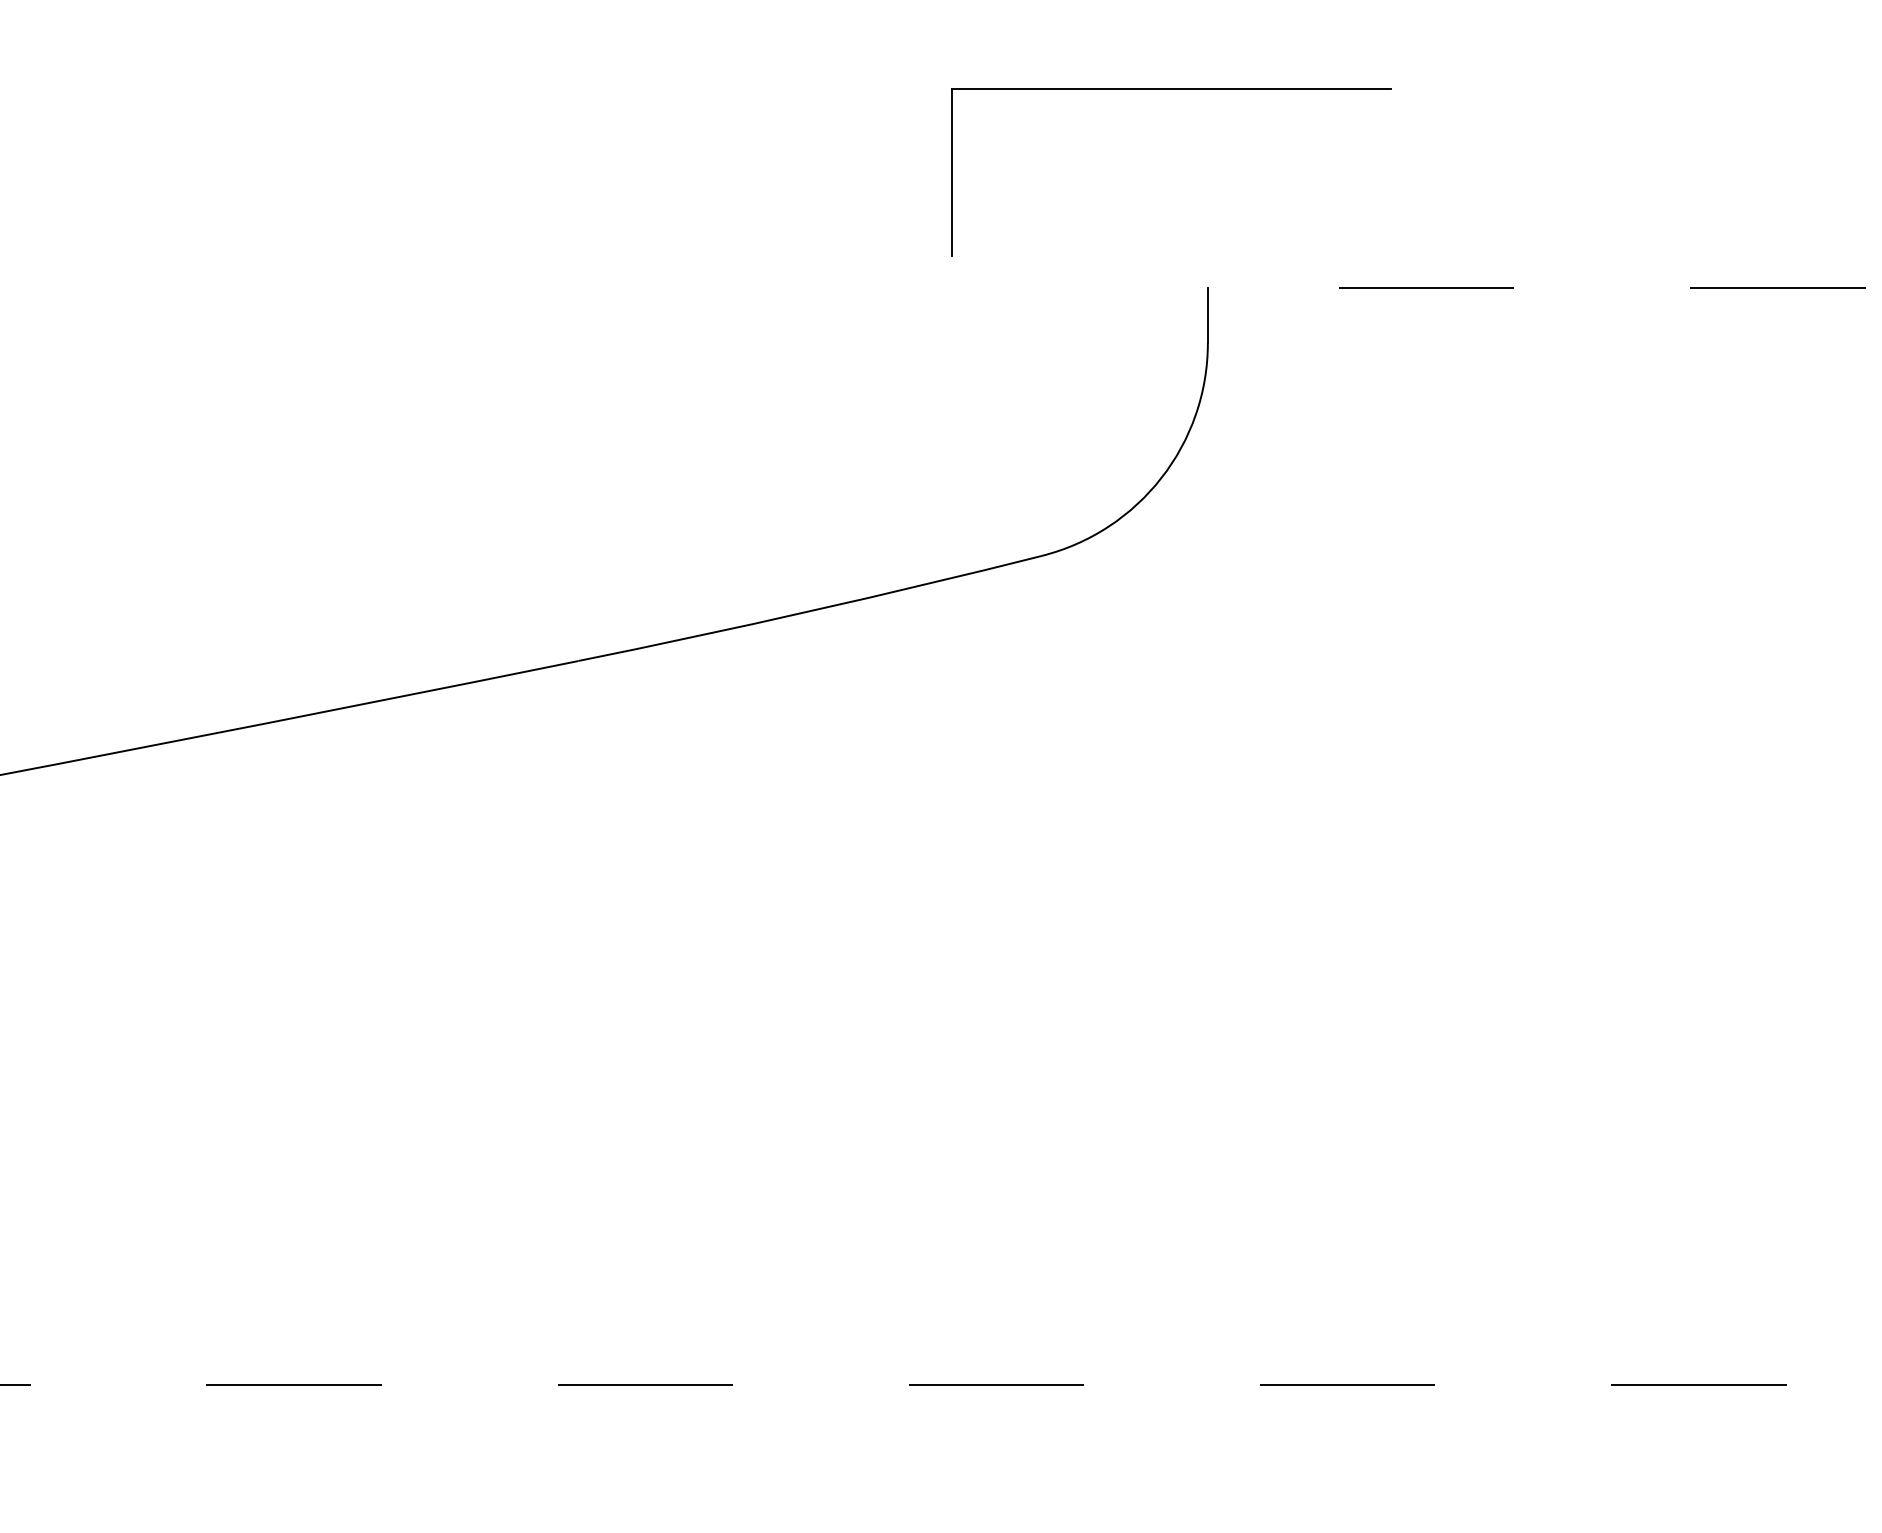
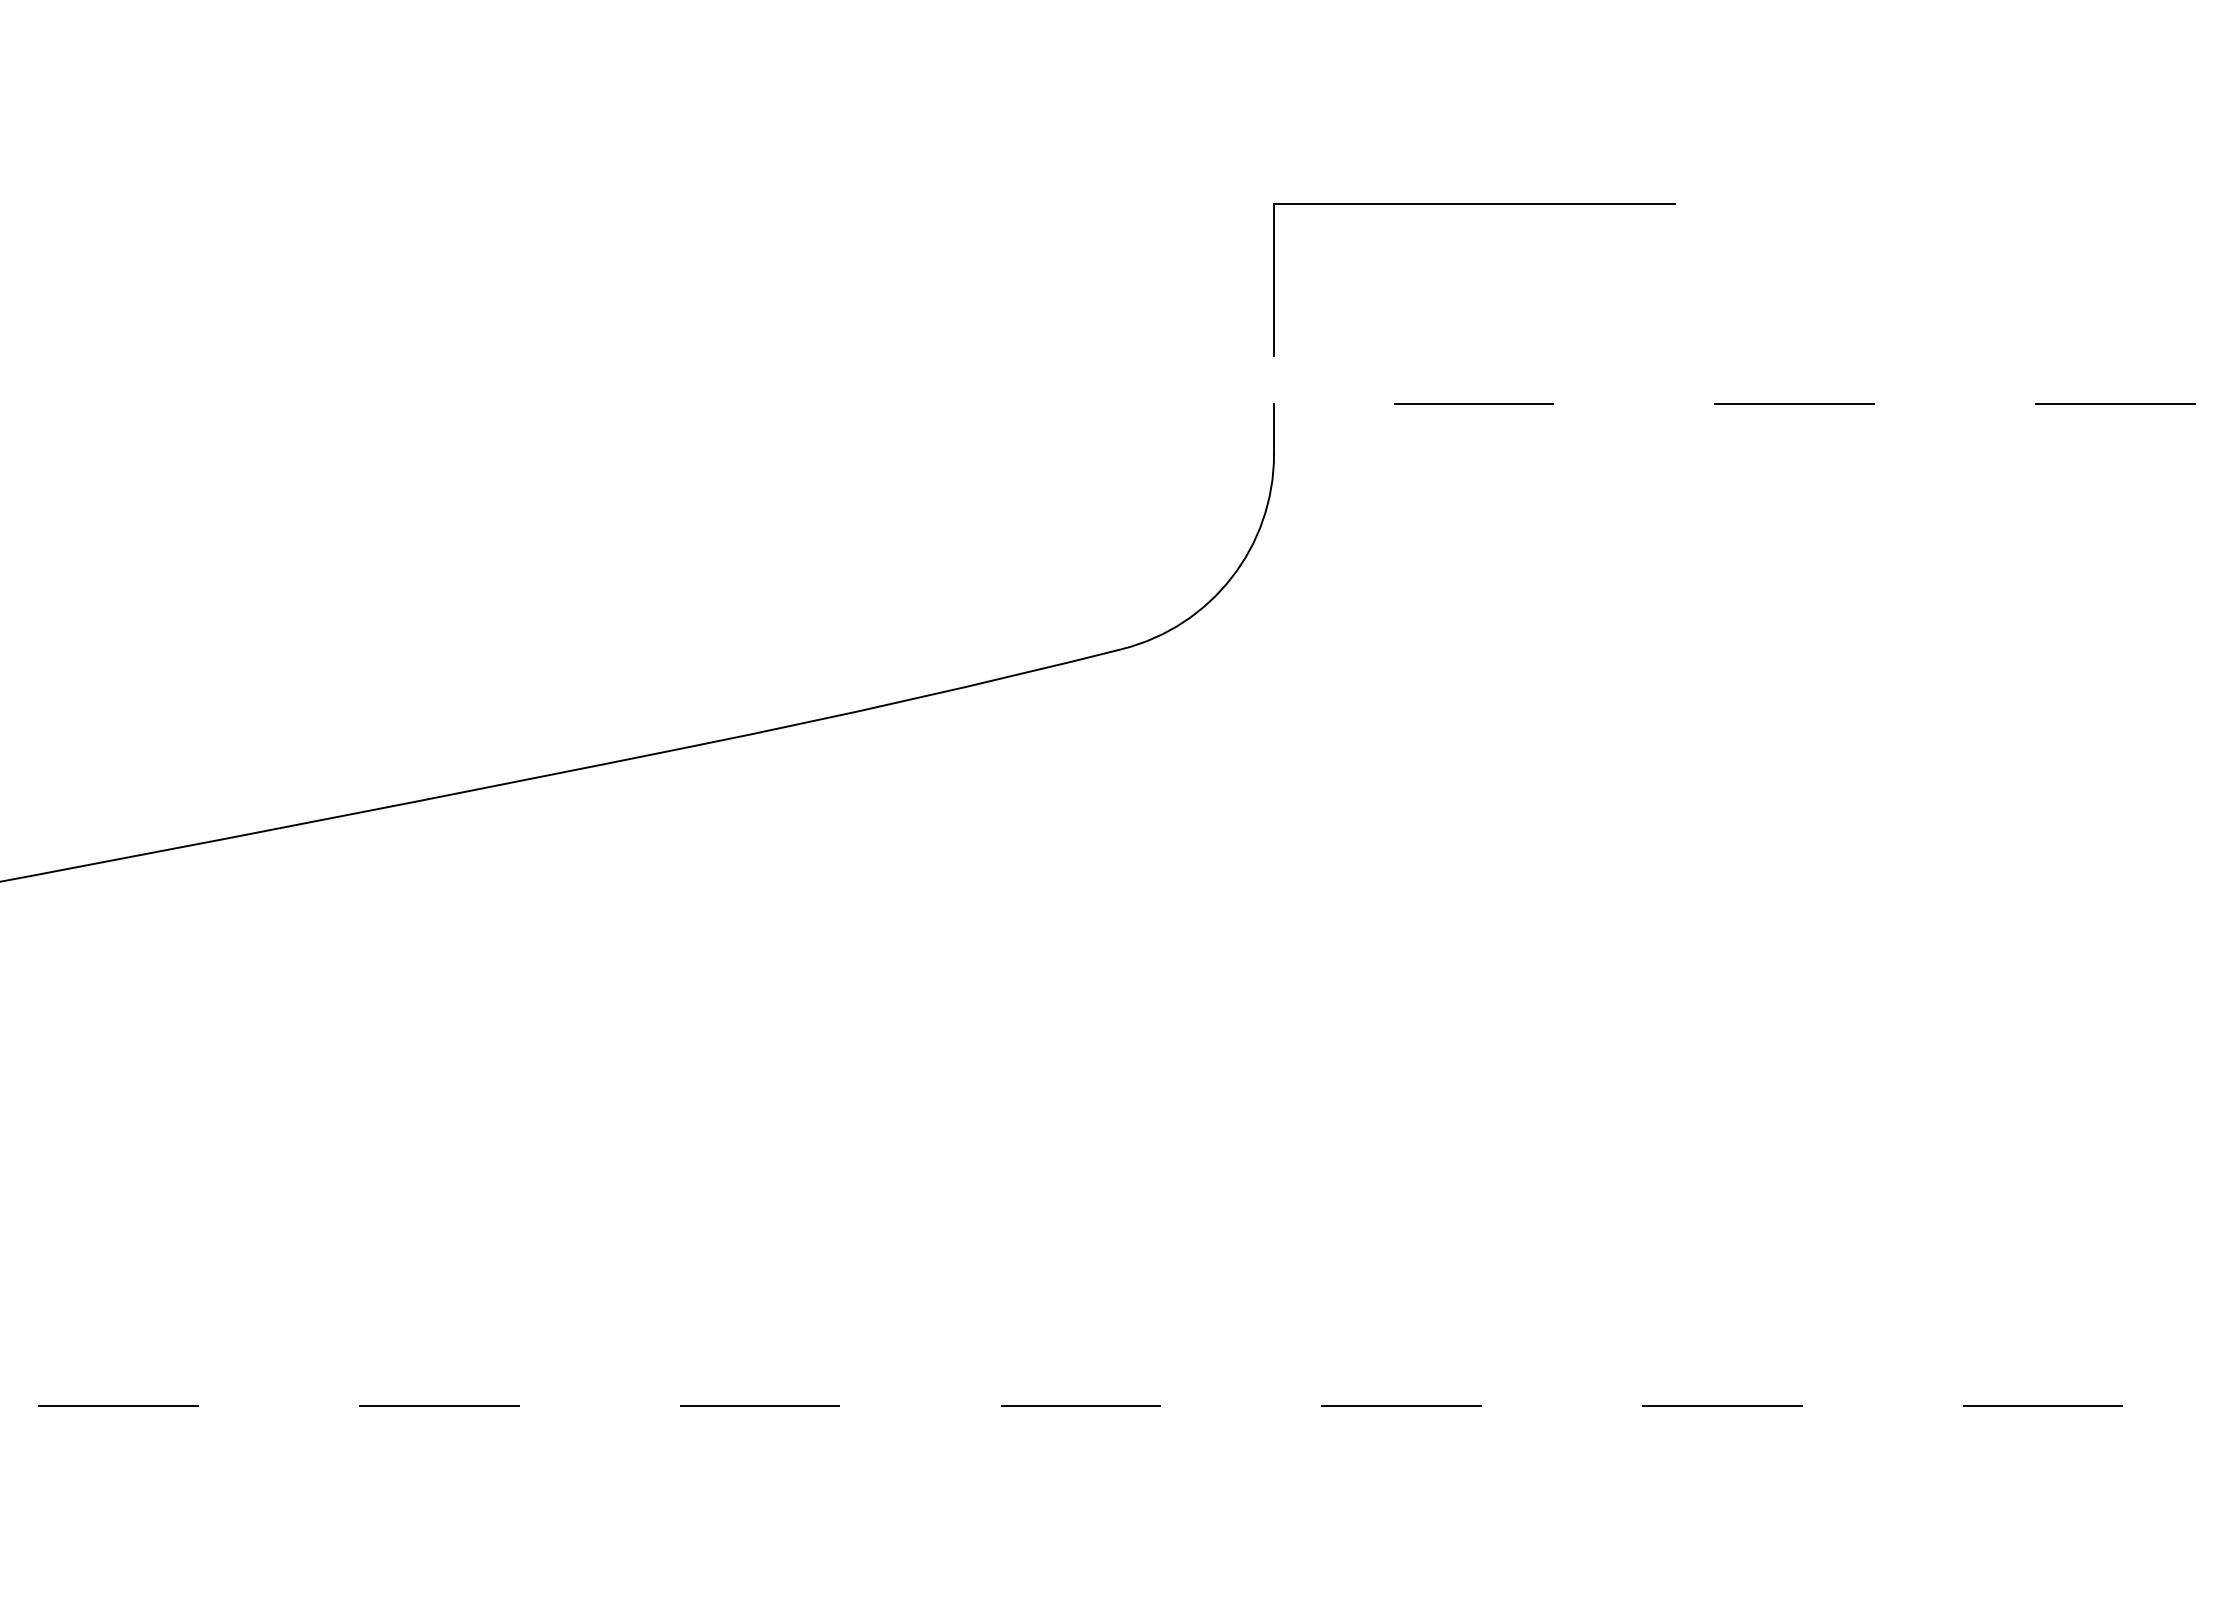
part: (1171, 90) -> (1474, 204), moved

